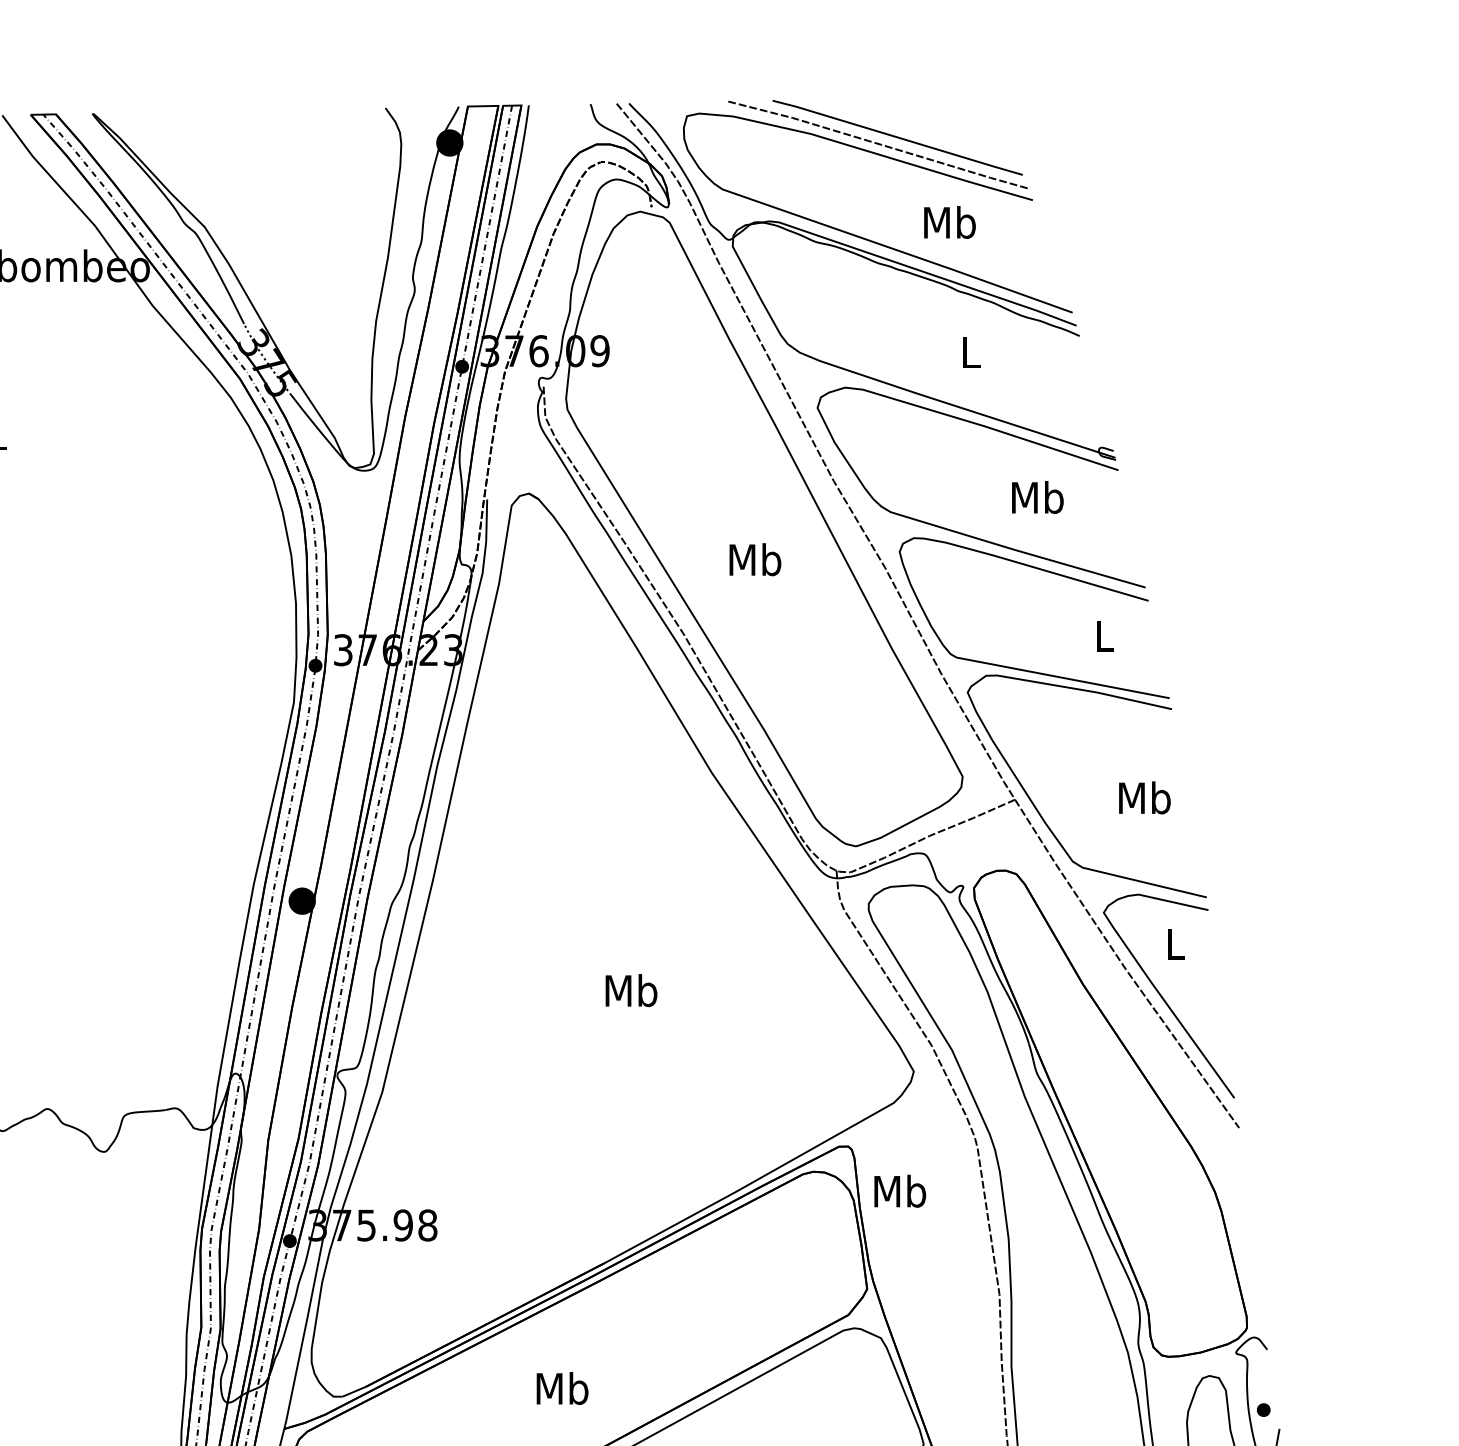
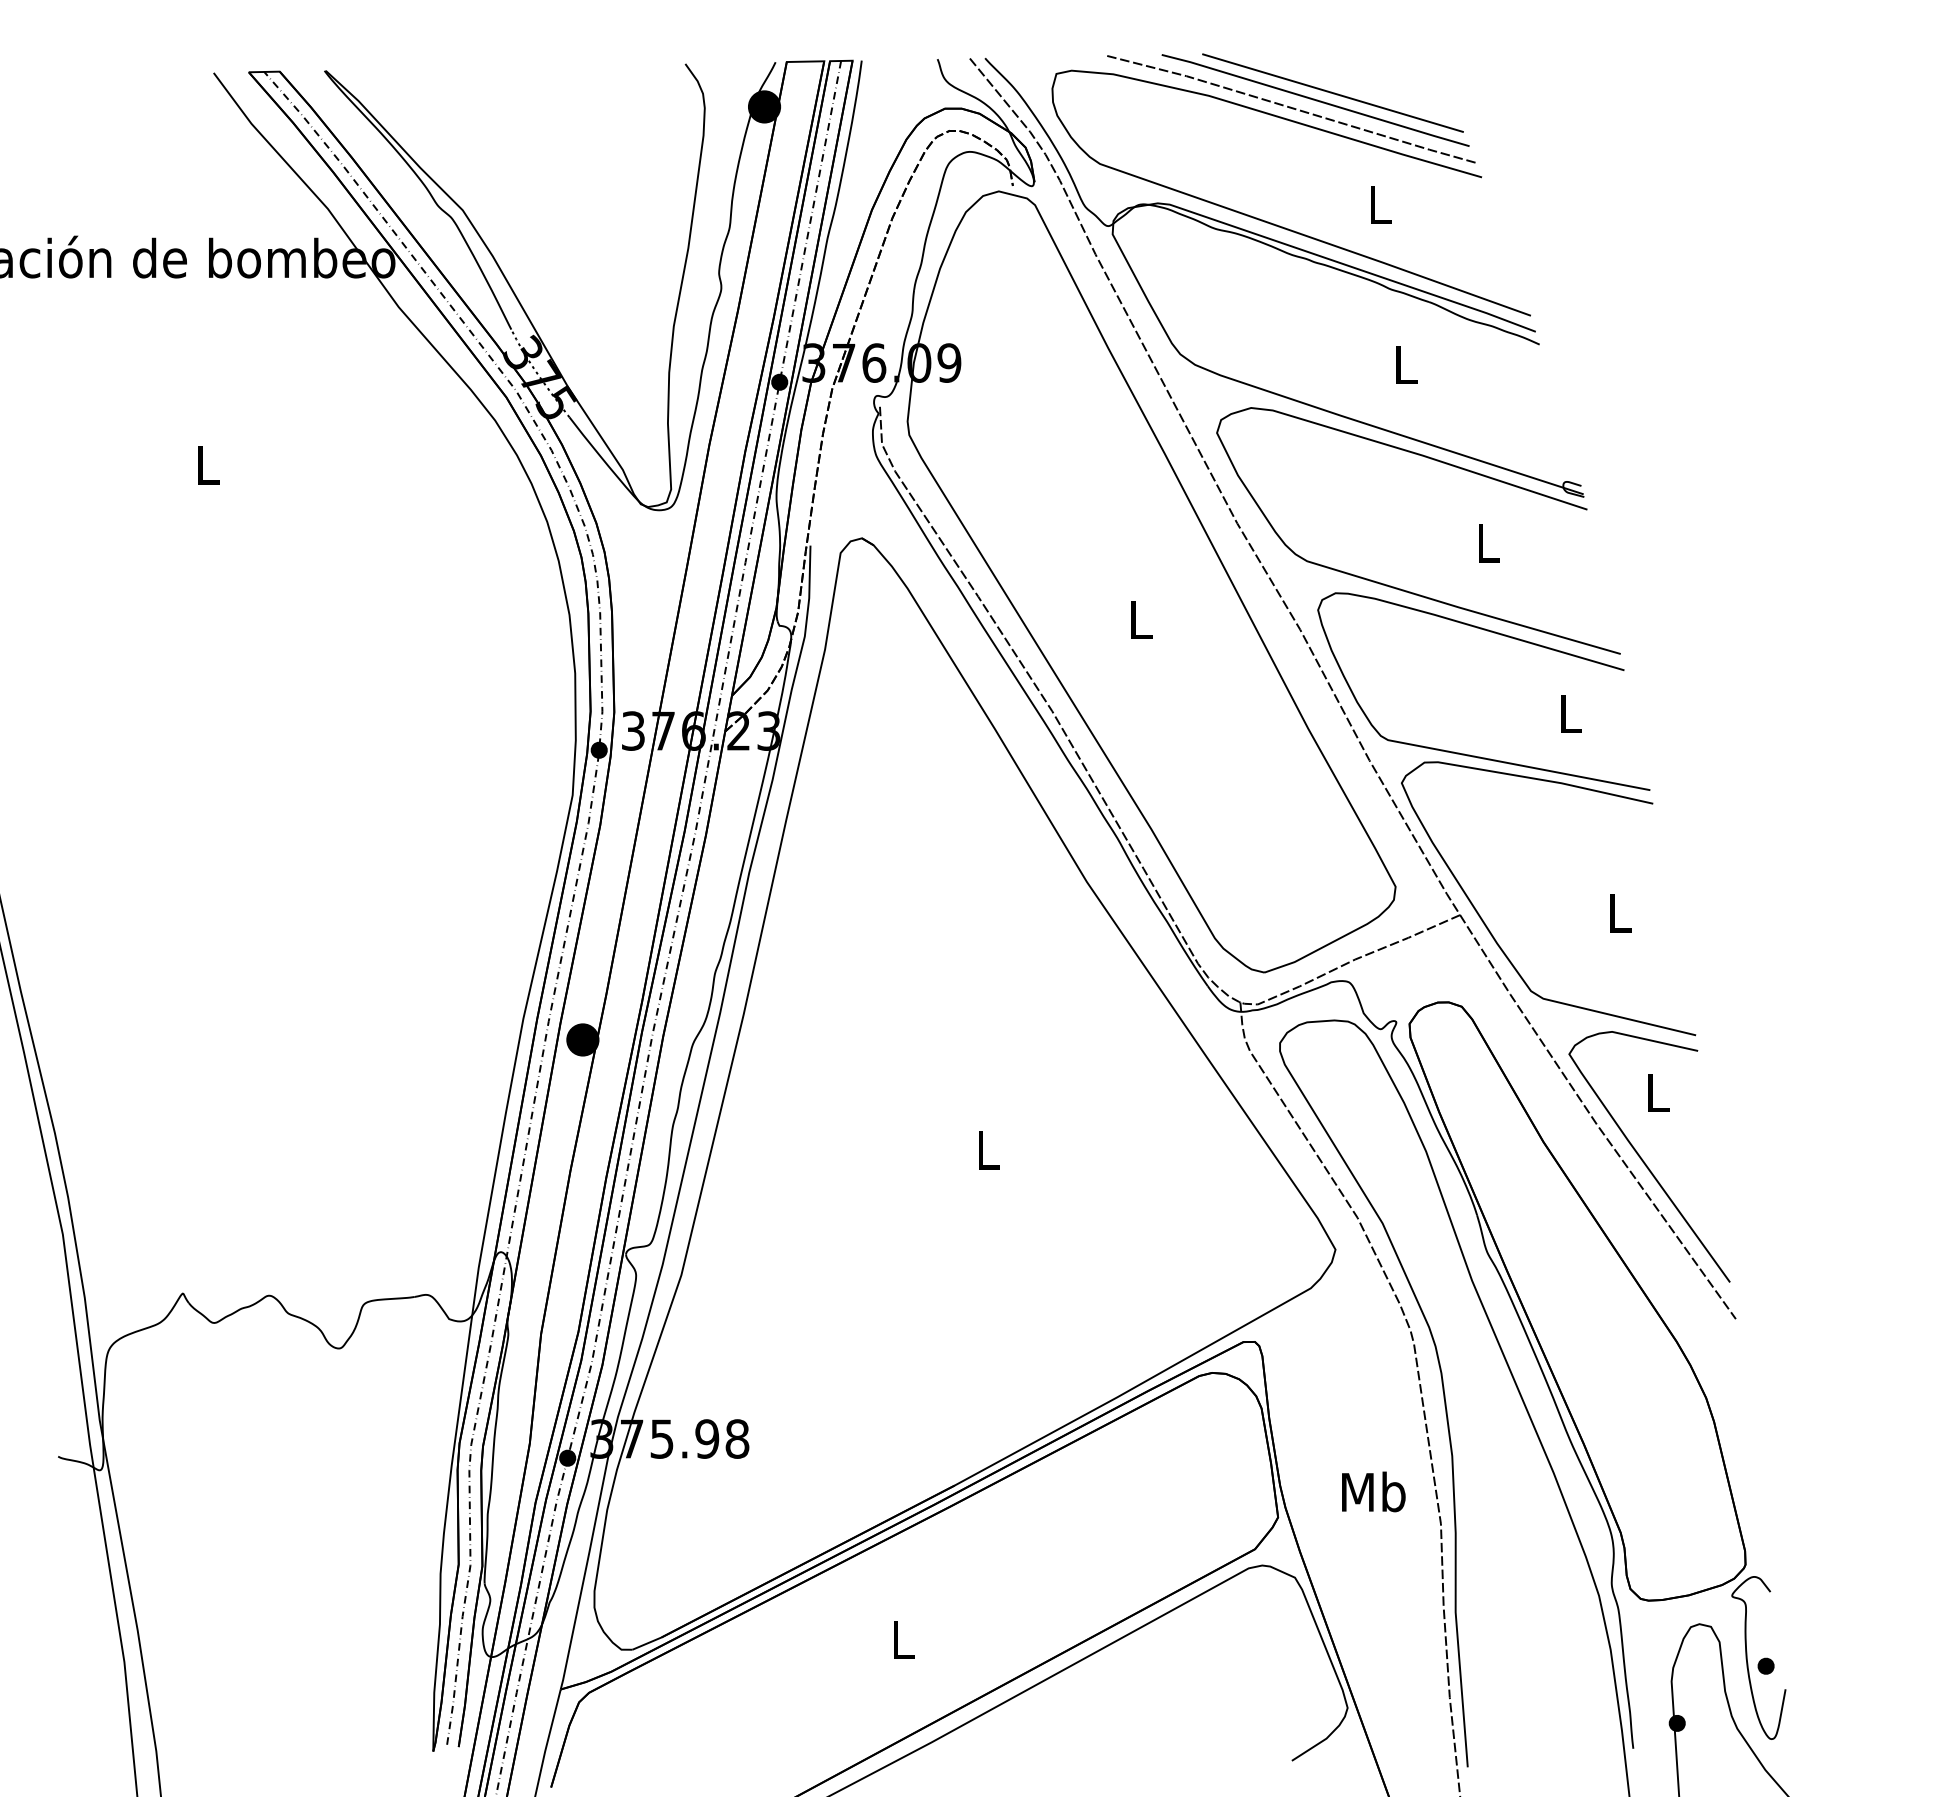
line: (911, 131) -> (1332, 92), added
text: (949, 222) -> (1379, 204), Mb -> L
text: (1037, 496) -> (1487, 542), Mb -> L
text: (755, 559) -> (1140, 619), Mb -> L
text: (1144, 797) -> (1619, 912), Mb -> L
text: (631, 990) -> (987, 1149), Mb -> L
text: (900, 1190) -> (1373, 1491), moved
text: (562, 1388) -> (903, 1639), Mb -> L

